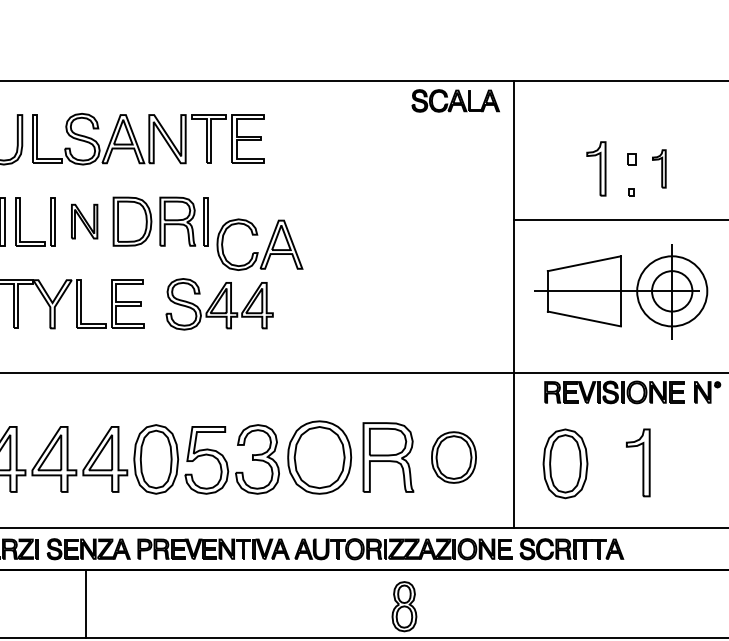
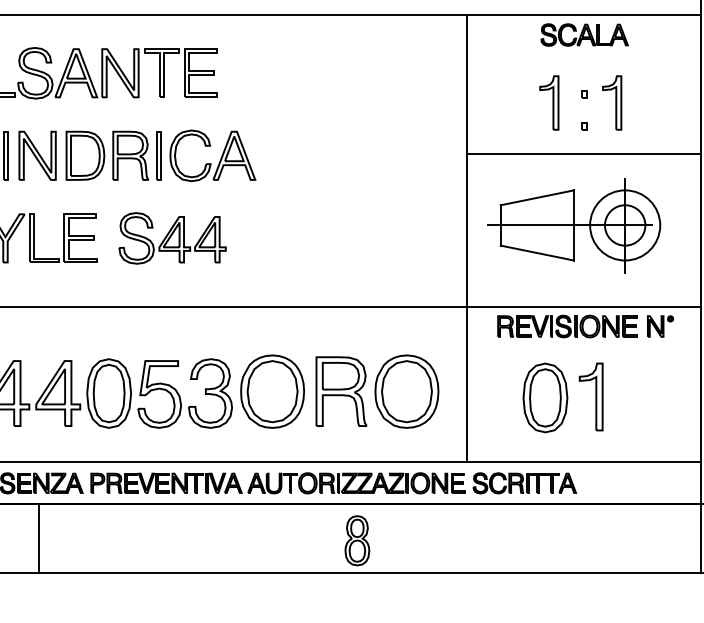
part: (455, 100) -> (584, 34), moved
part: (631, 160) -> (584, 94), size x0.62
part: (659, 168) -> (612, 102), size x1.43
part: (84, 221) -> (37, 155), size x1.43
part: (258, 252) -> (211, 163), moved
part: (453, 457) -> (406, 391), size x1.43
part: (565, 463) -> (545, 397), moved

